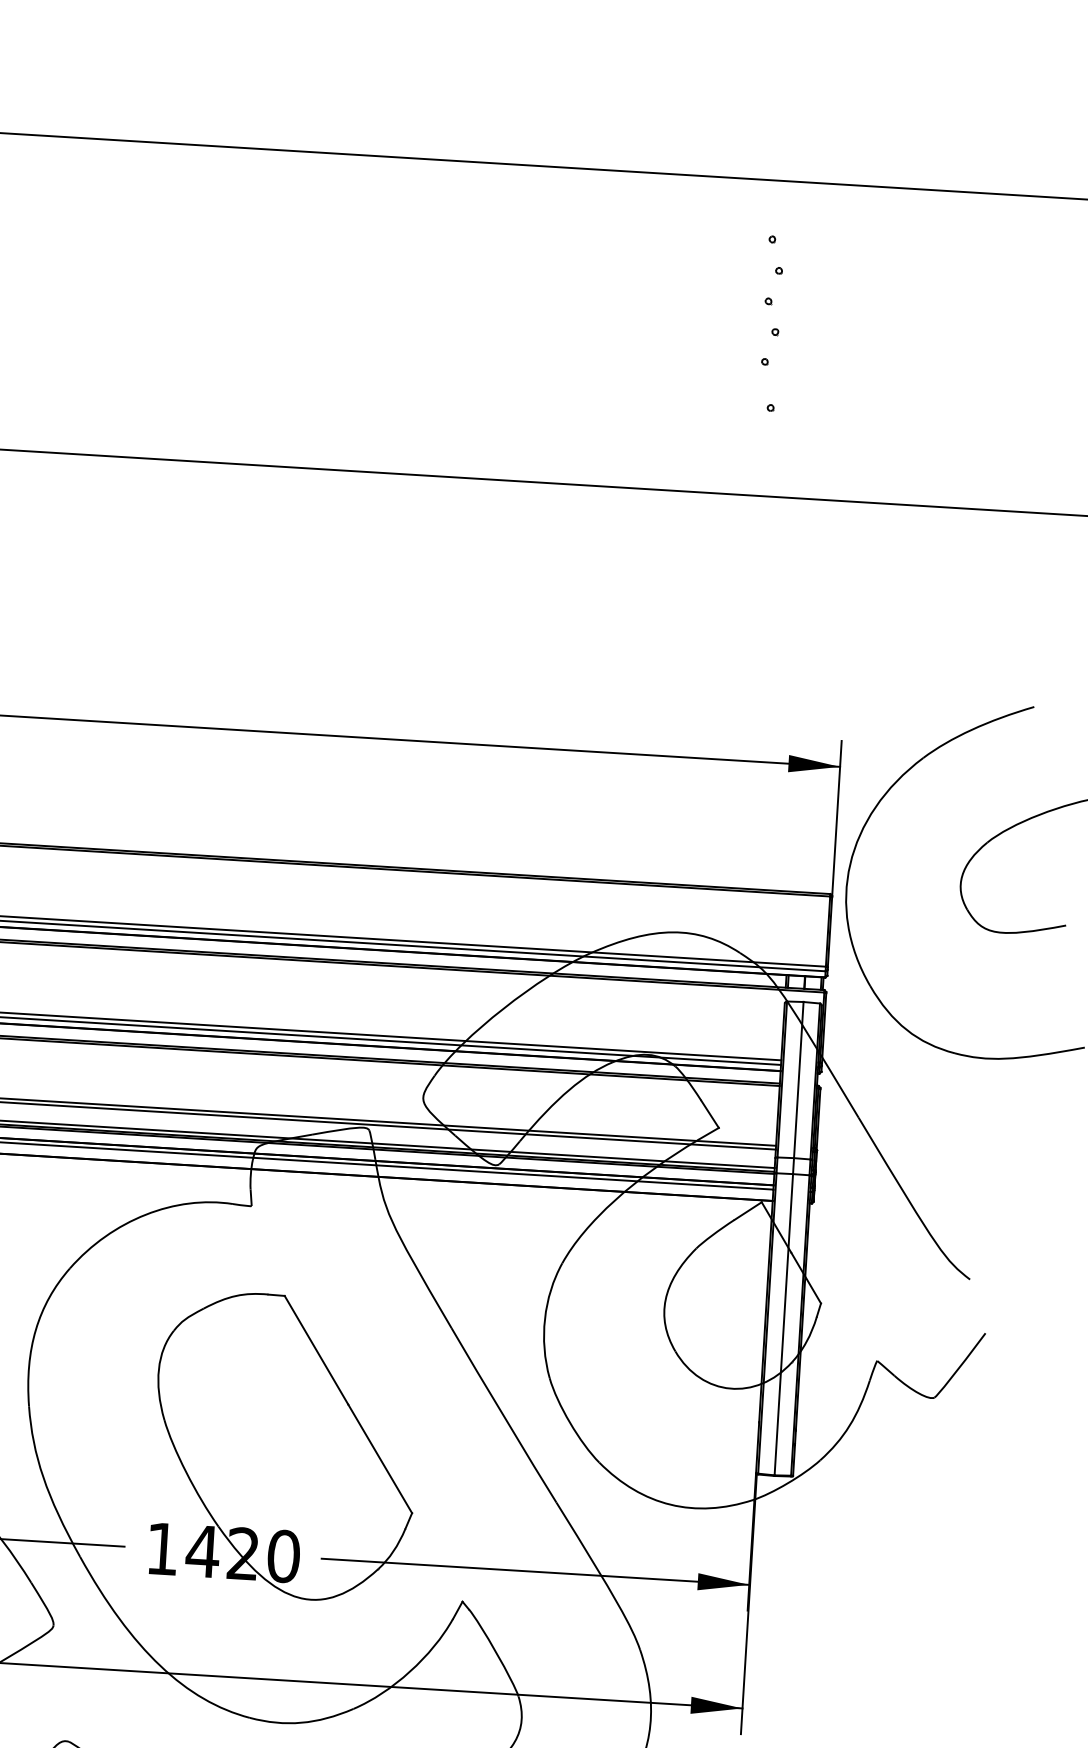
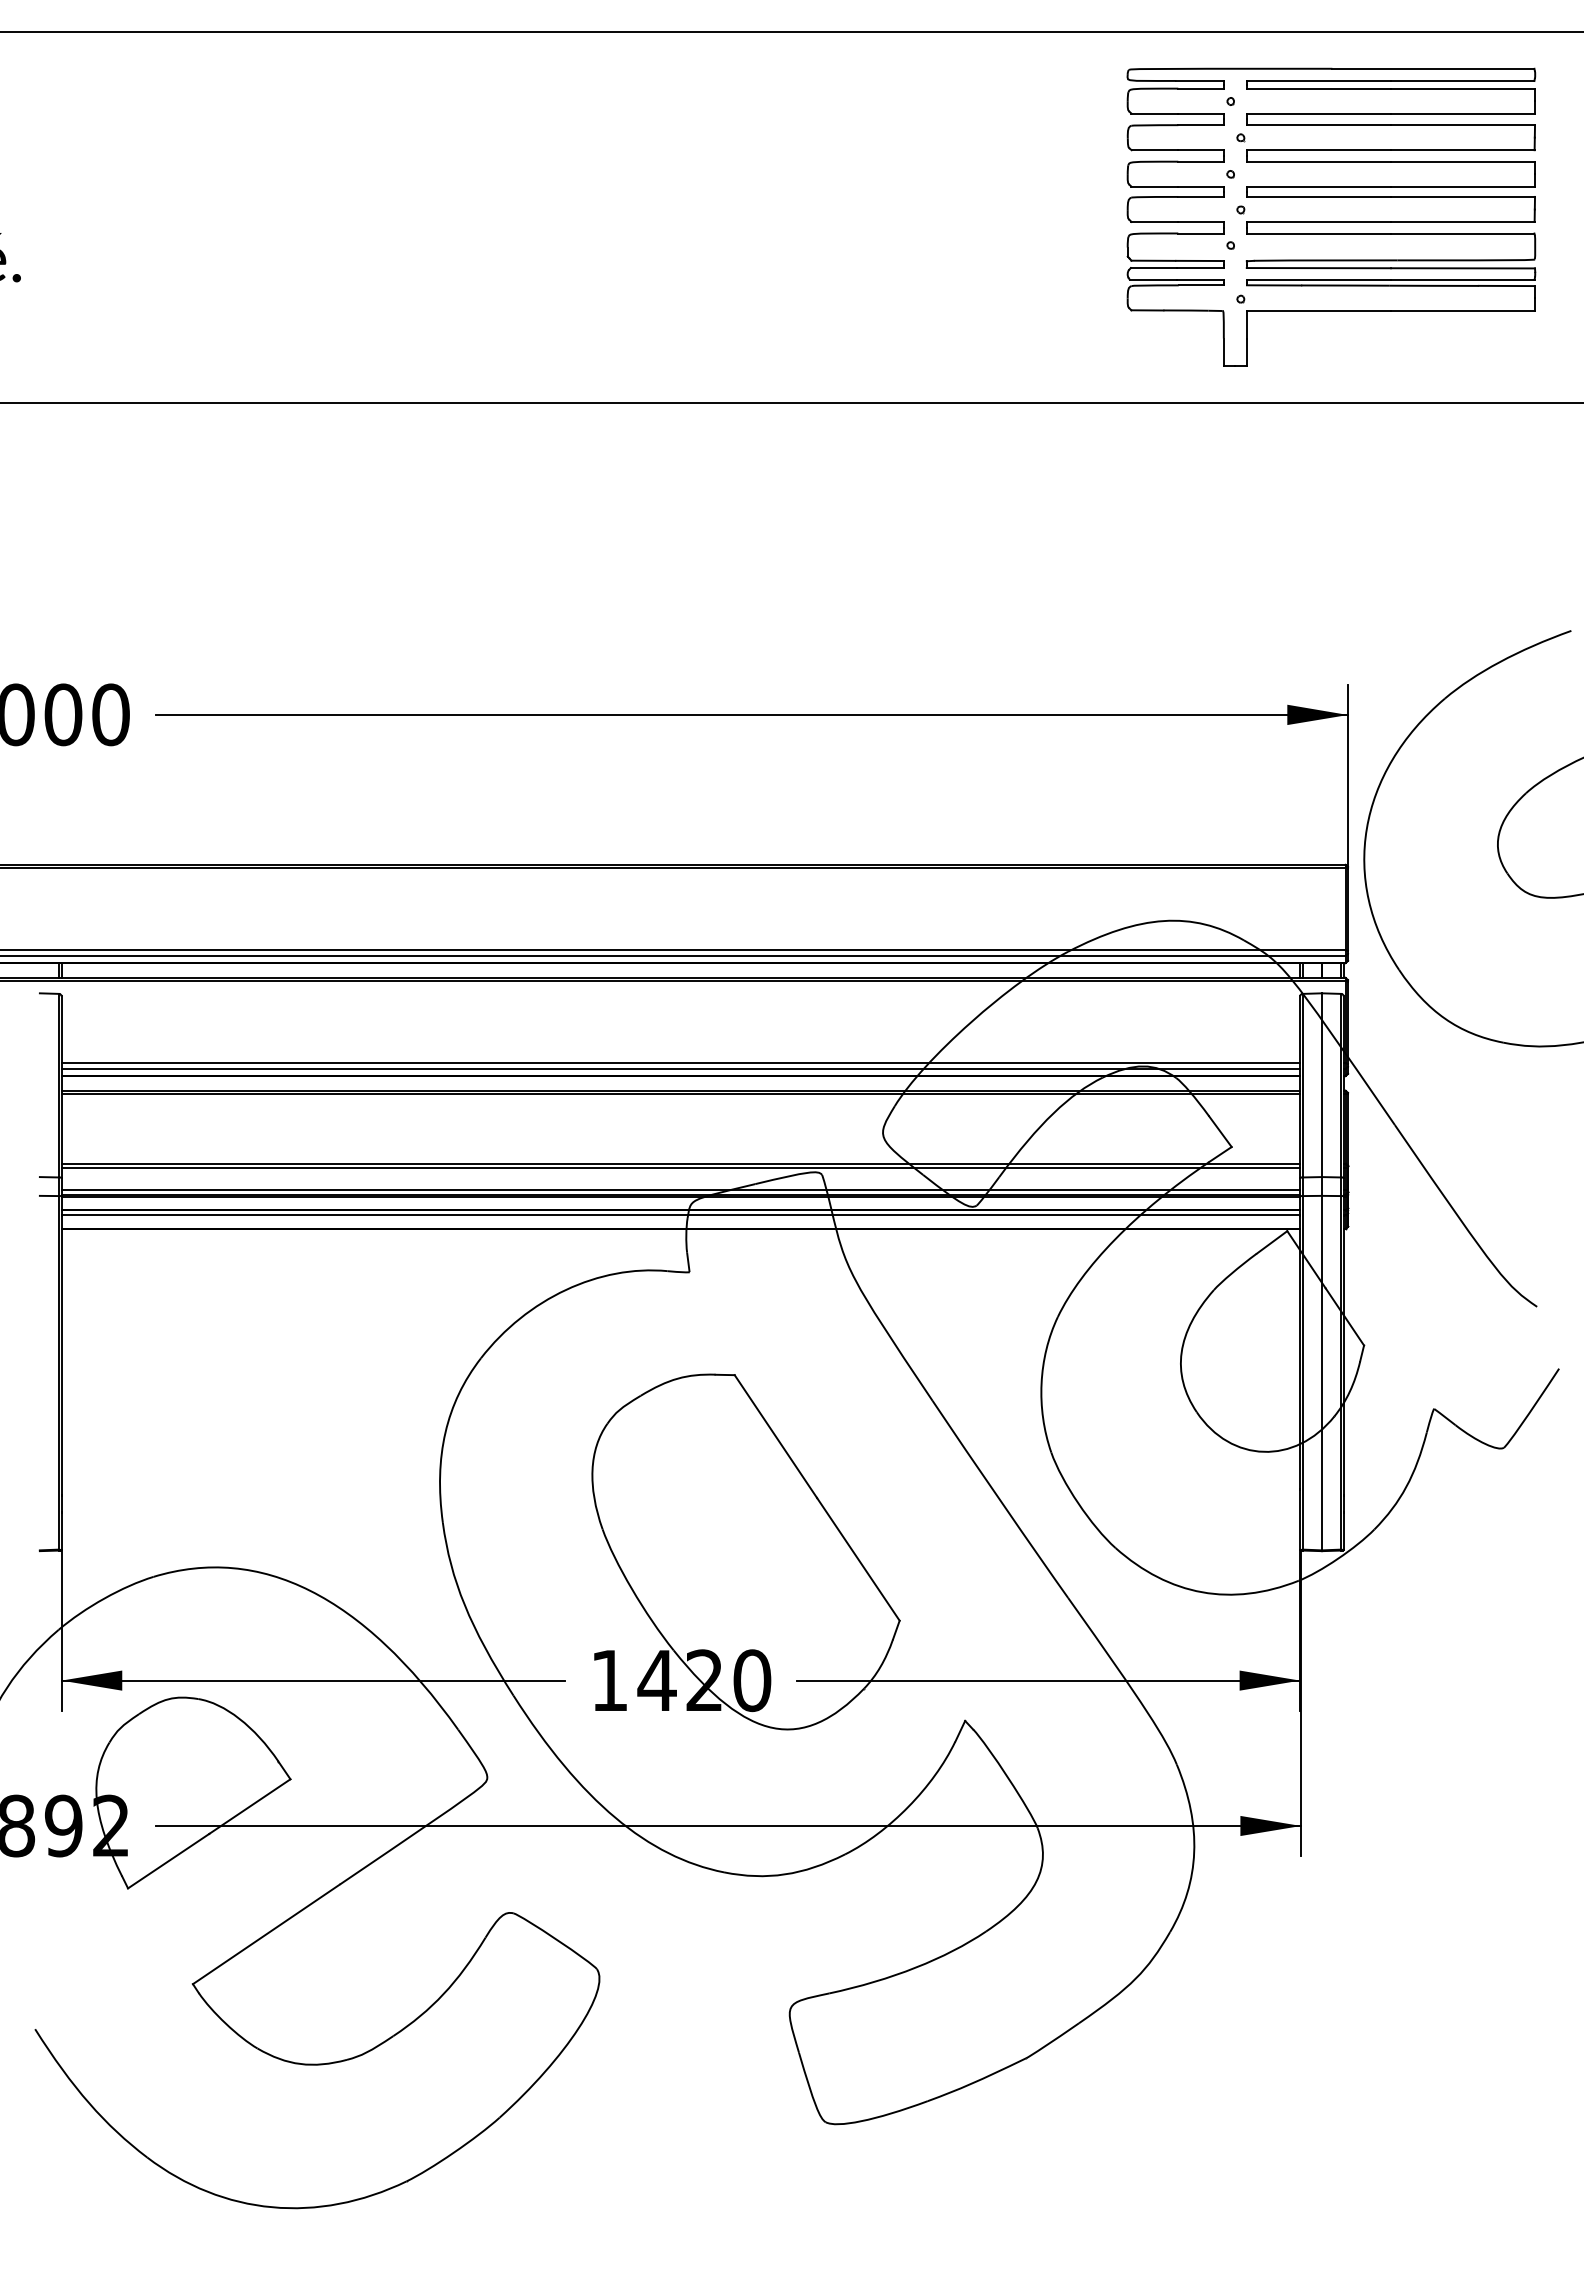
part: (852, 342) -> (1331, 216), added

